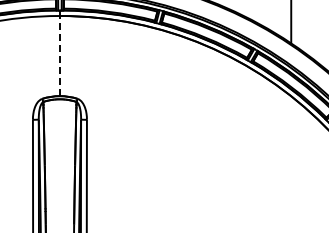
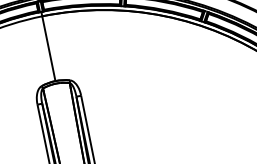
line: (59, 55) -> (48, 48), dashed -> solid

